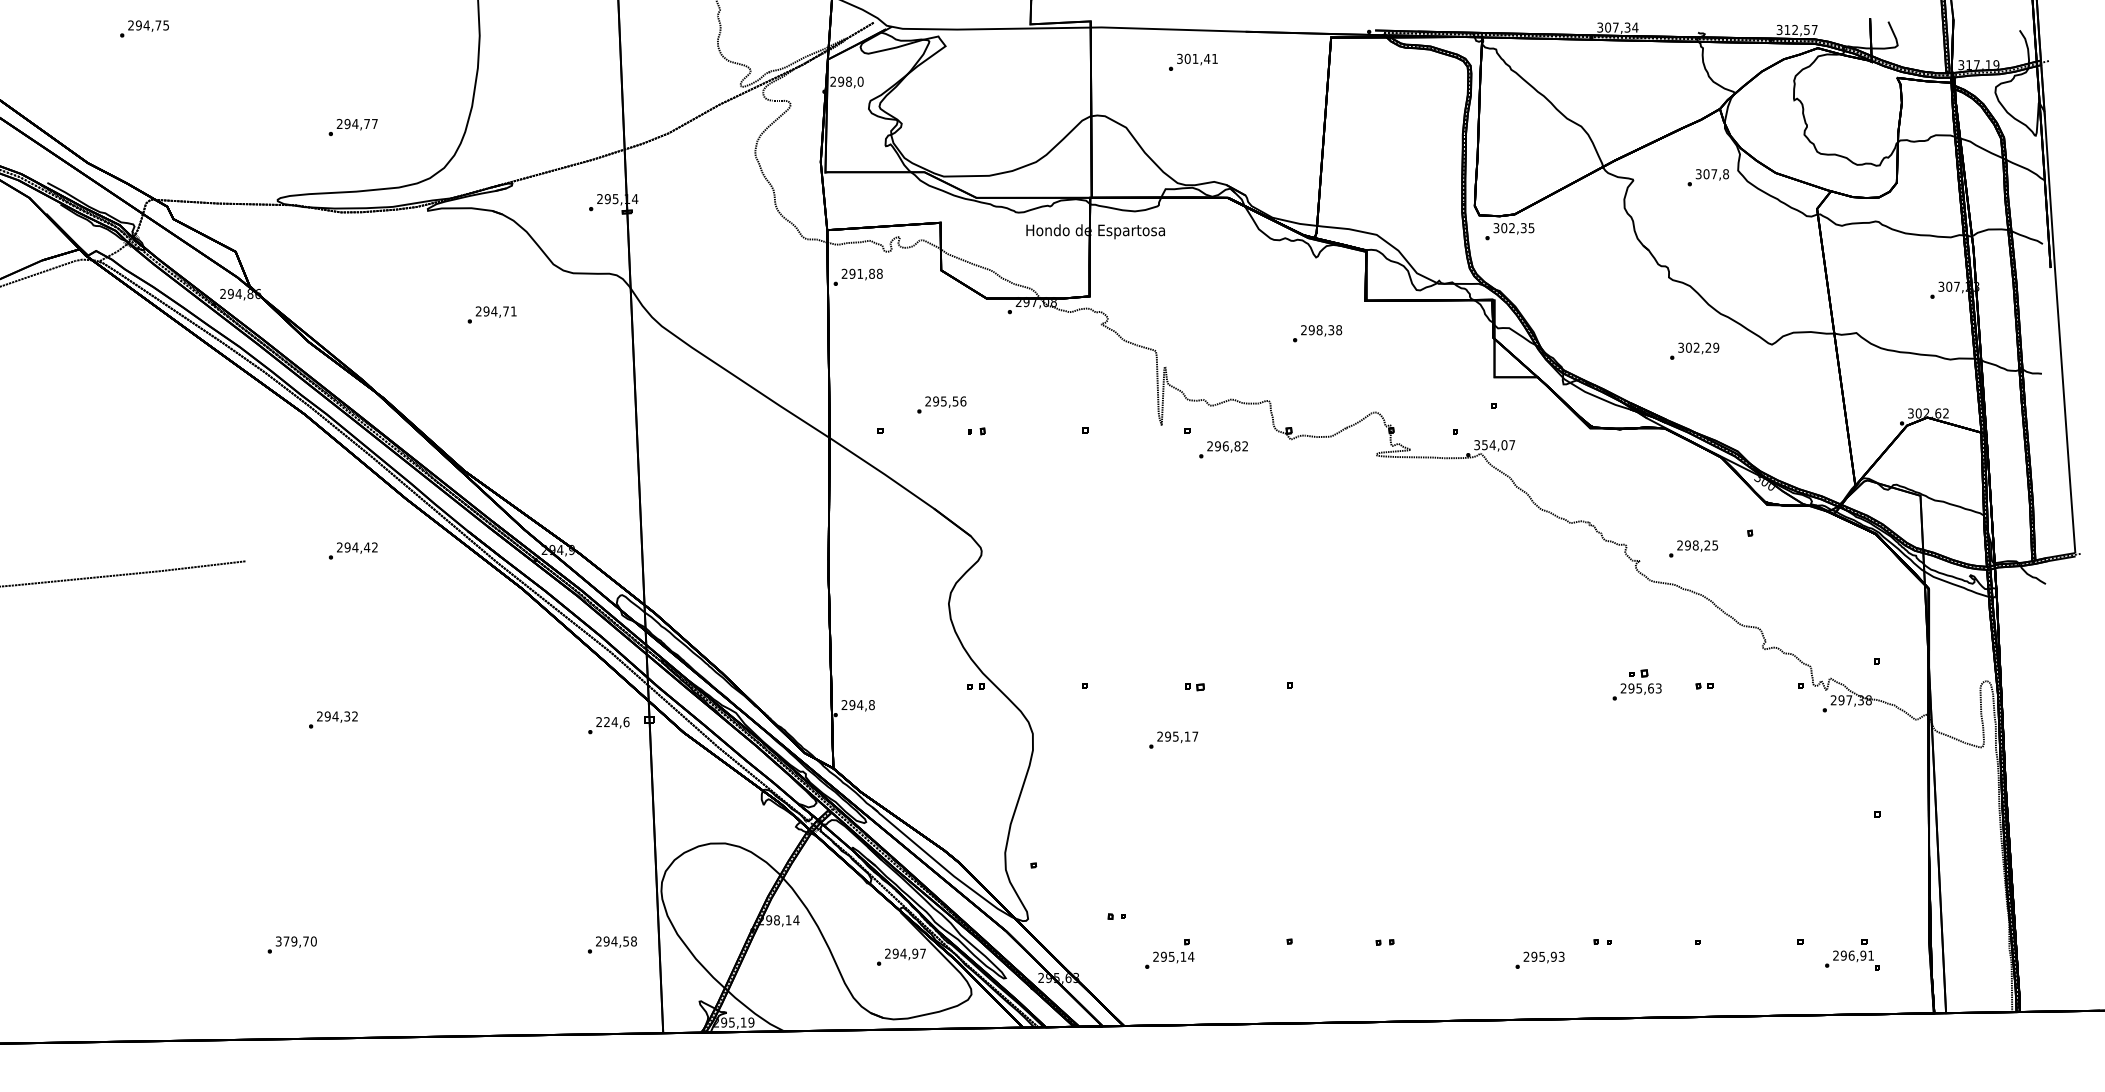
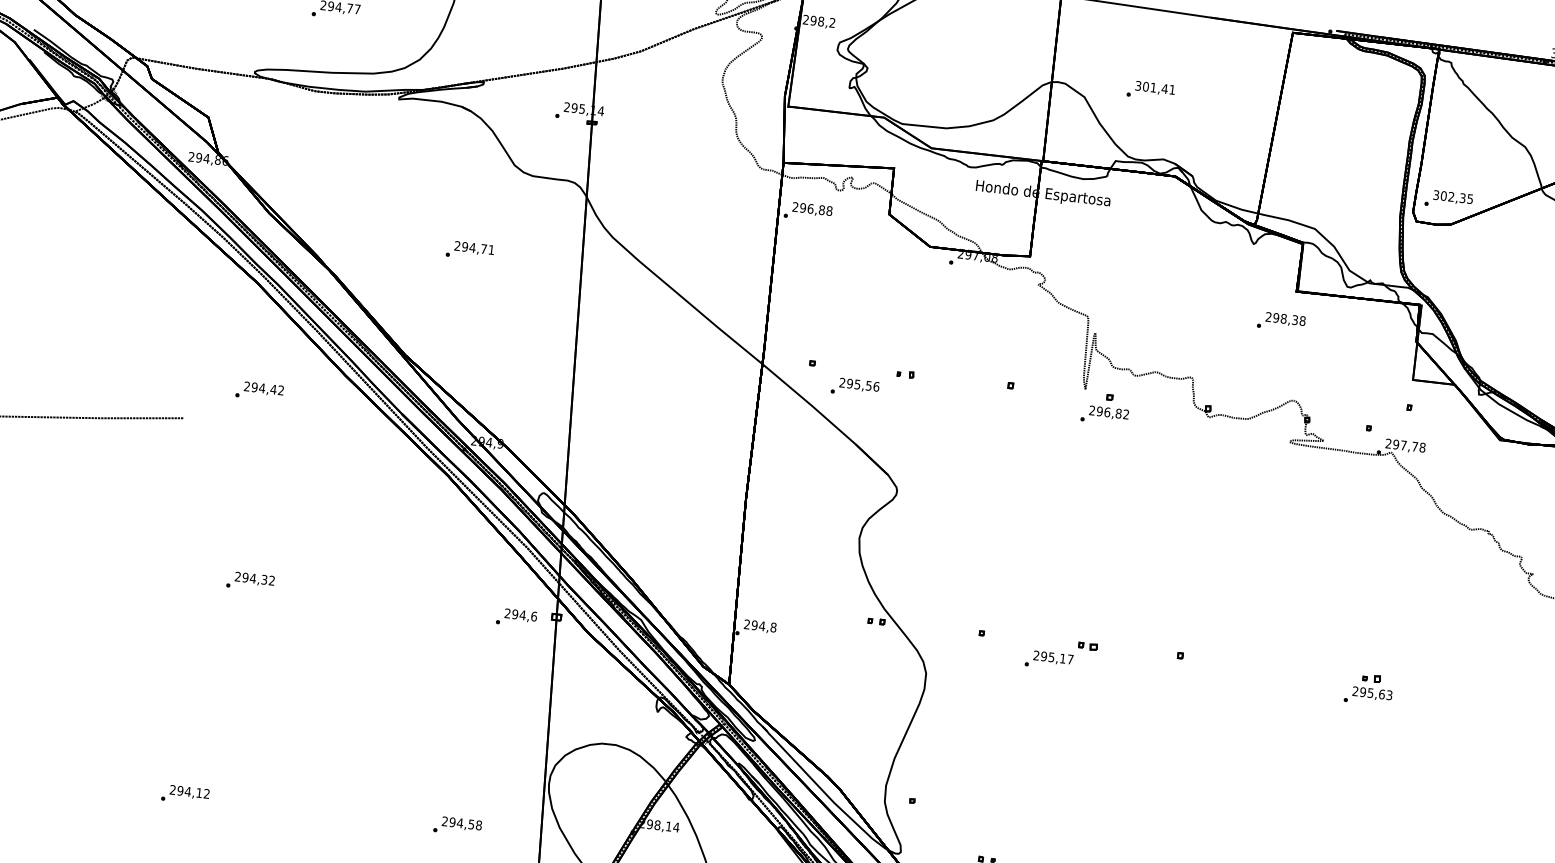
text: (1193, 61) -> (1151, 89), moved
text: (860, 81) -> (832, 22), 298,0 -> 298,2
text: (1509, 231) -> (1448, 199), moved
text: (860, 273) -> (810, 208), 291,88 -> 296,88
text: (491, 314) -> (469, 250), moved
text: (1317, 333) -> (1281, 321), moved
text: (941, 404) -> (854, 387), moved
text: (1494, 445) -> (1405, 446), 354,07 -> 297,78
text: (1223, 449) -> (1104, 415), moved
text: (352, 550) -> (259, 390), moved
part: (1636, 684) -> (1368, 688), moved
text: (606, 722) -> (514, 614), 224,6 -> 294,6
text: (1173, 739) -> (1049, 659), moved
text: (295, 941) -> (189, 791), 379,70 -> 294,12
text: (612, 944) -> (457, 825), moved

